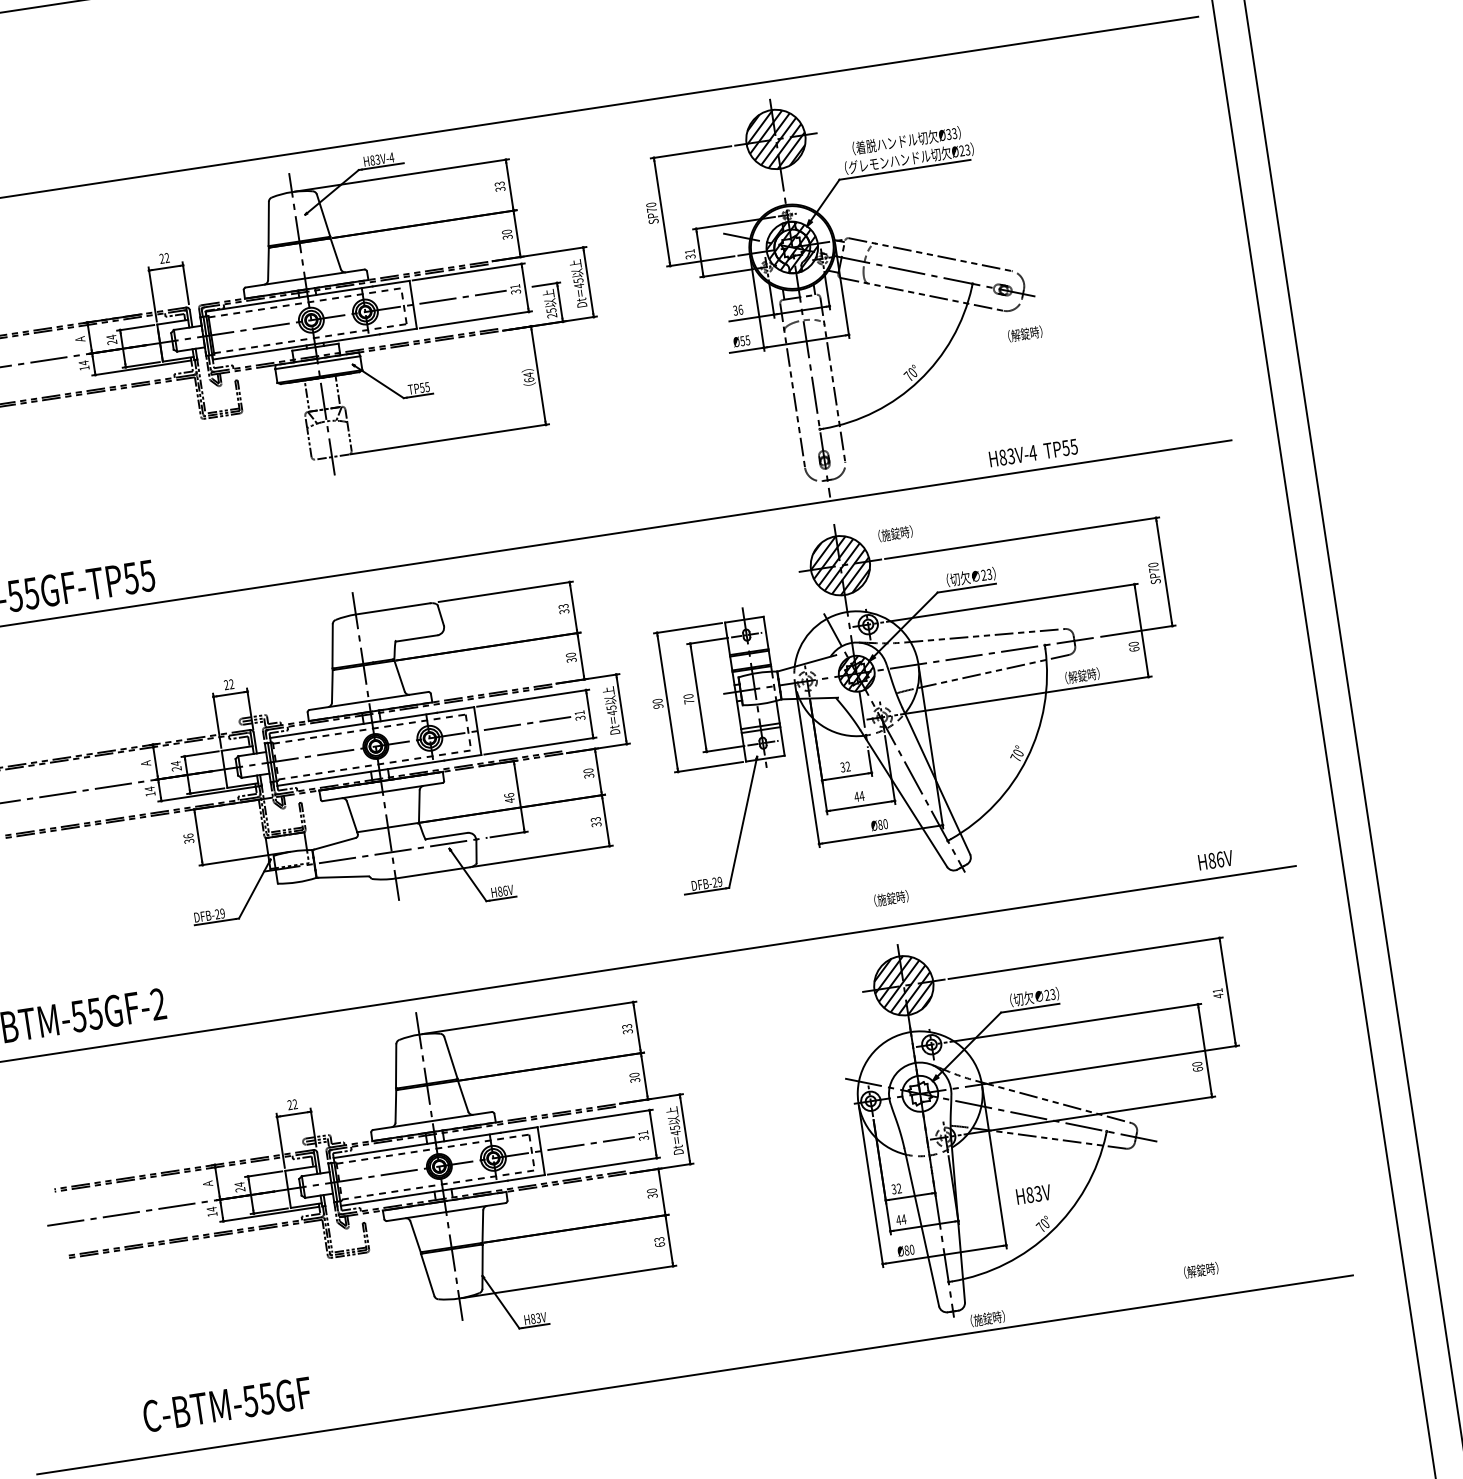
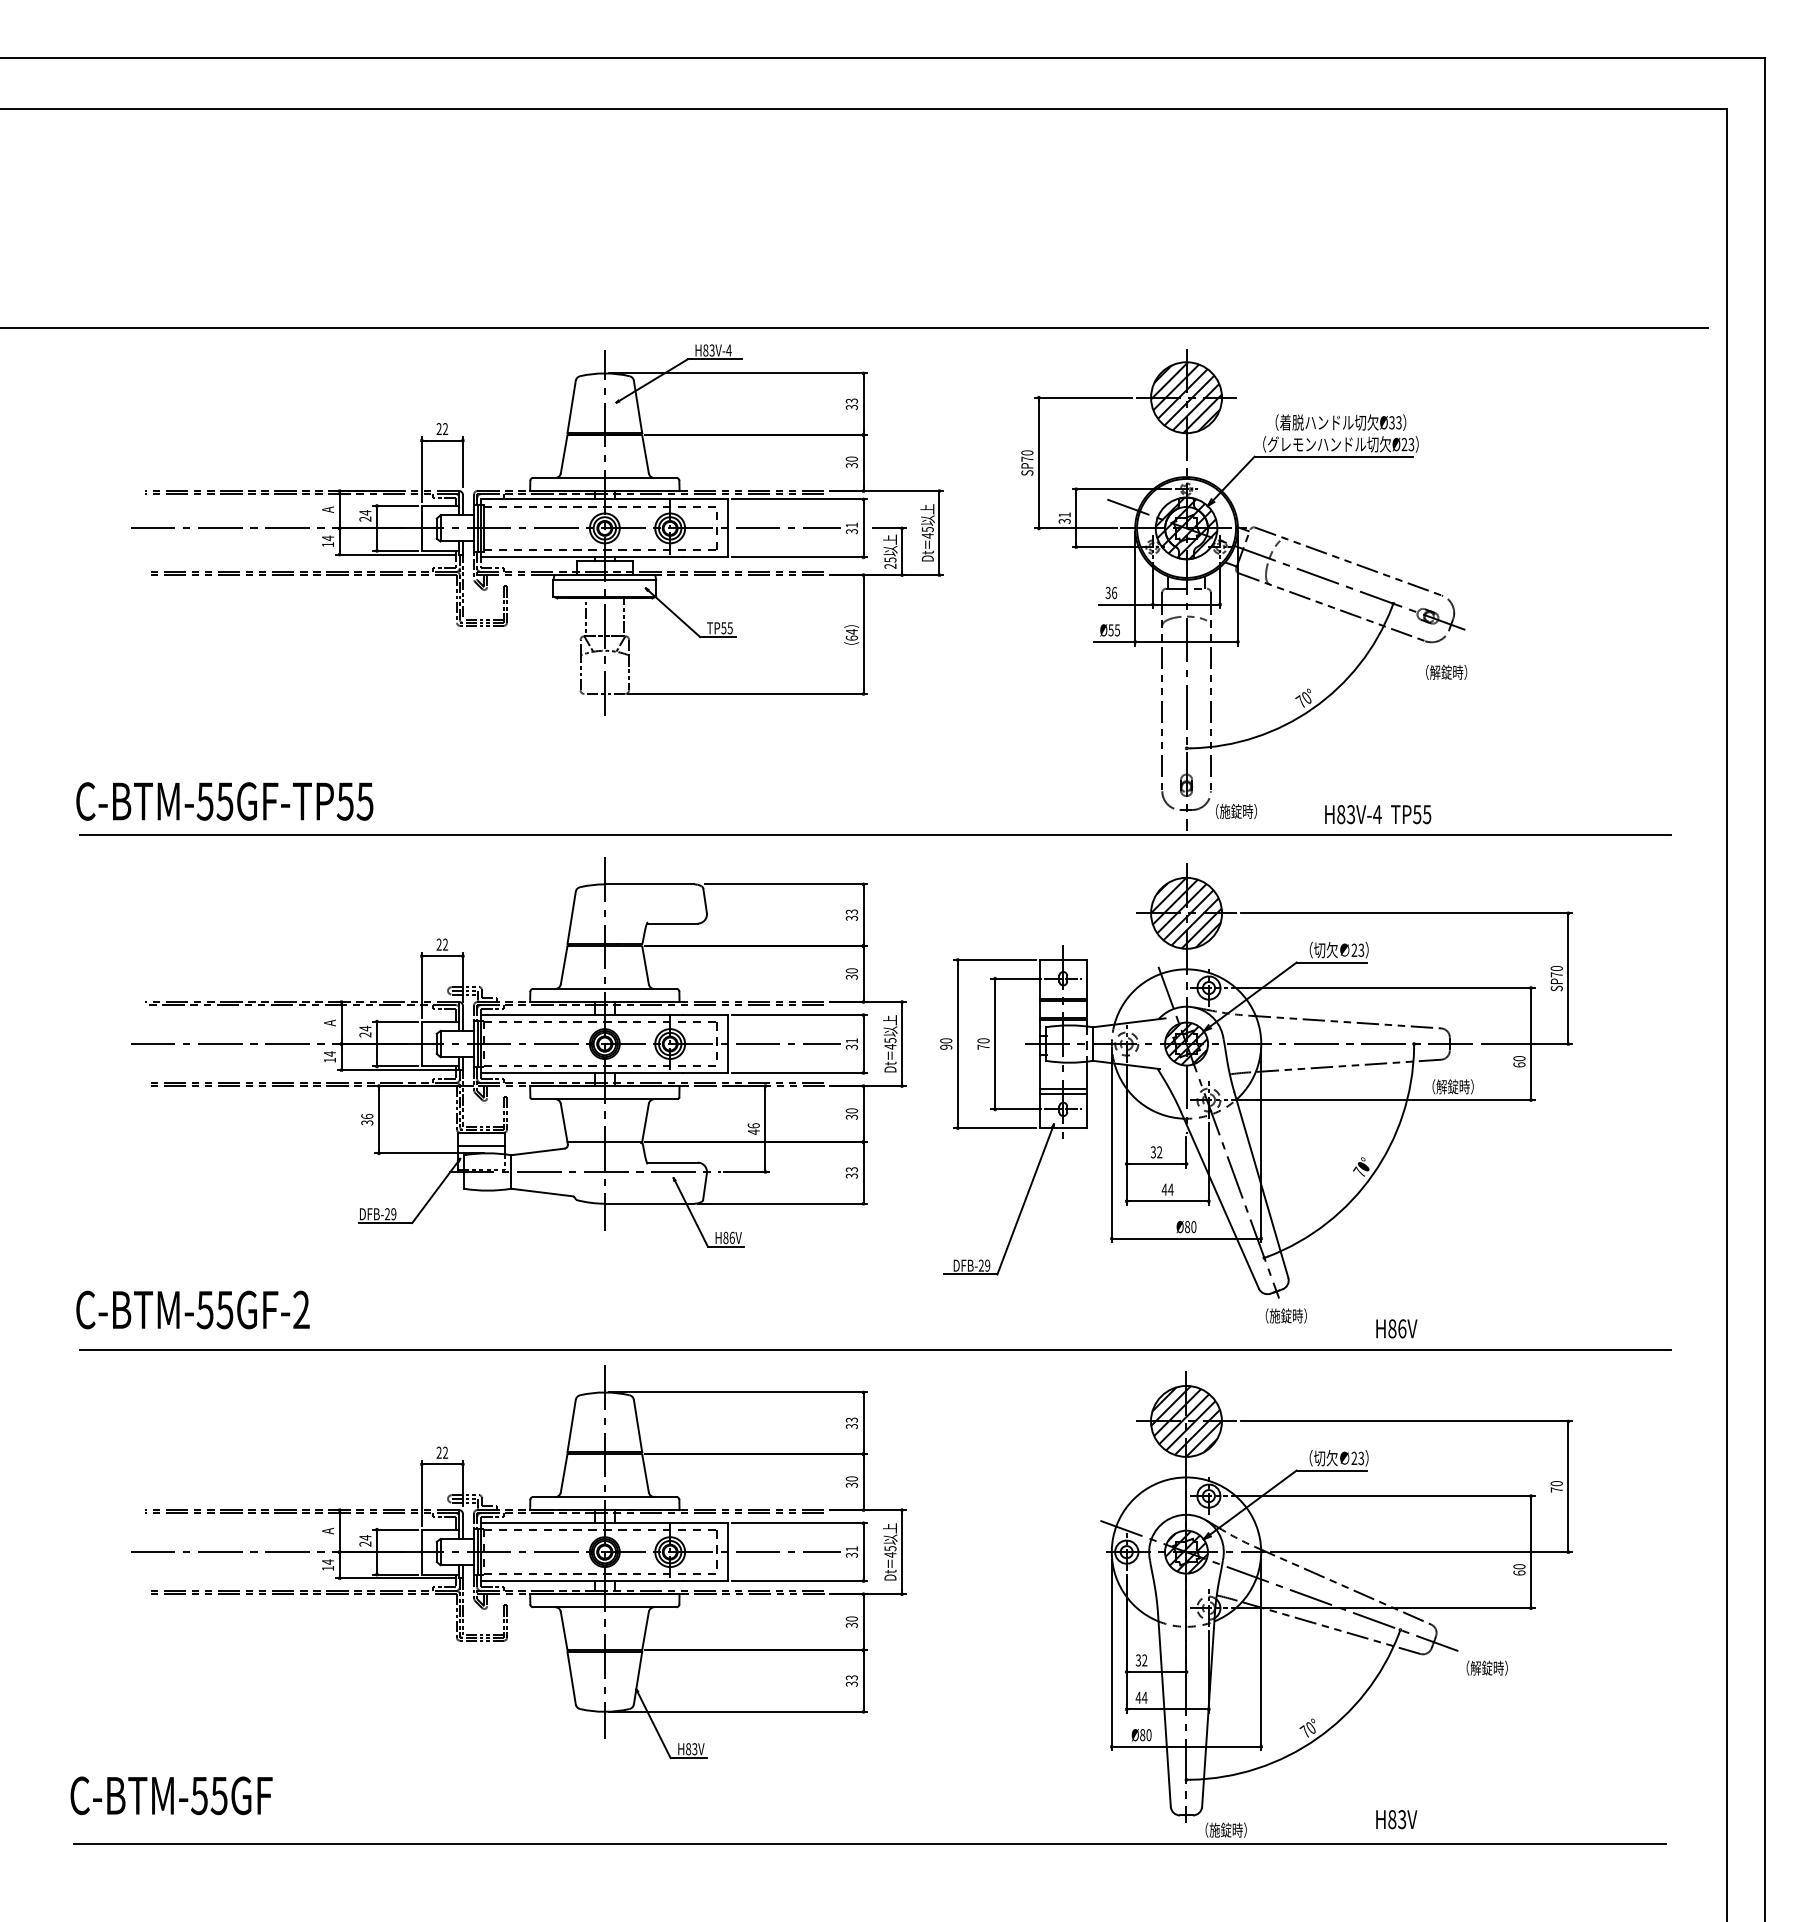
text: (1033, 452) -> (1378, 814), moved
text: (895, 533) -> (1236, 811), moved
line: (286, 845) -> (481, 1145), added
text: (1215, 860) -> (1396, 1328), moved
text: (890, 898) -> (1285, 1315), moved
text: (1217, 993) -> (1556, 1486), 41 -> 70
hatch: (920, 1094) -> (1186, 1552), added
text: (1033, 1194) -> (1396, 1819), moved
text: (659, 1244) -> (851, 1683), 63 -> 33
text: (1200, 1269) -> (1486, 1667), moved
text: (227, 1404) -> (171, 1795), moved

